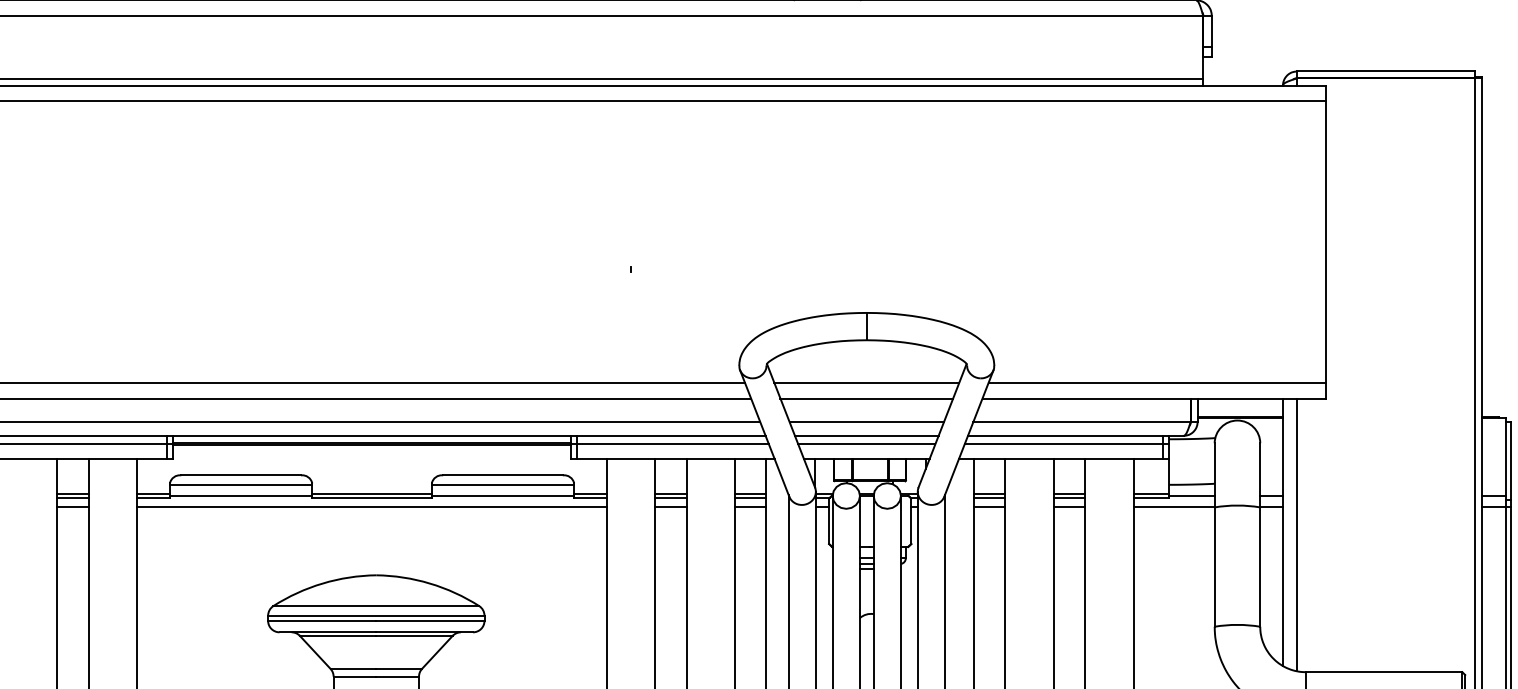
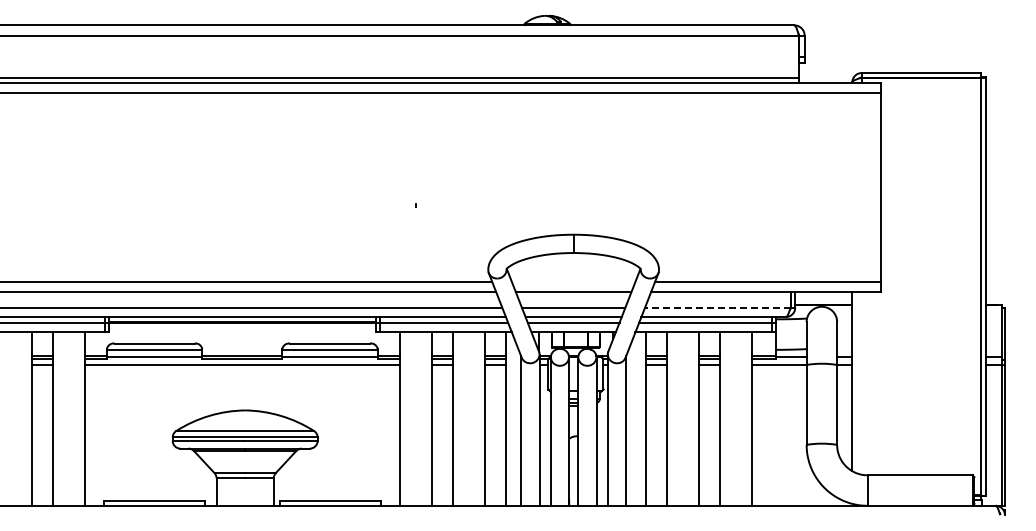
line: (866, 382) -> (573, 281), removed
line: (1081, 421) -> (717, 307), solid -> dashed
line: (1296, 535) -> (861, 383), removed

